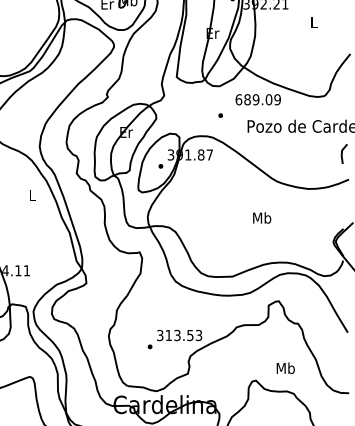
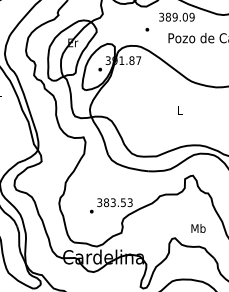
text: (238, 99) -> (161, 17), 689.09 -> 389.09
text: (262, 217) -> (180, 109), Mb -> L
text: (168, 335) -> (106, 202), 313.53 -> 383.53

